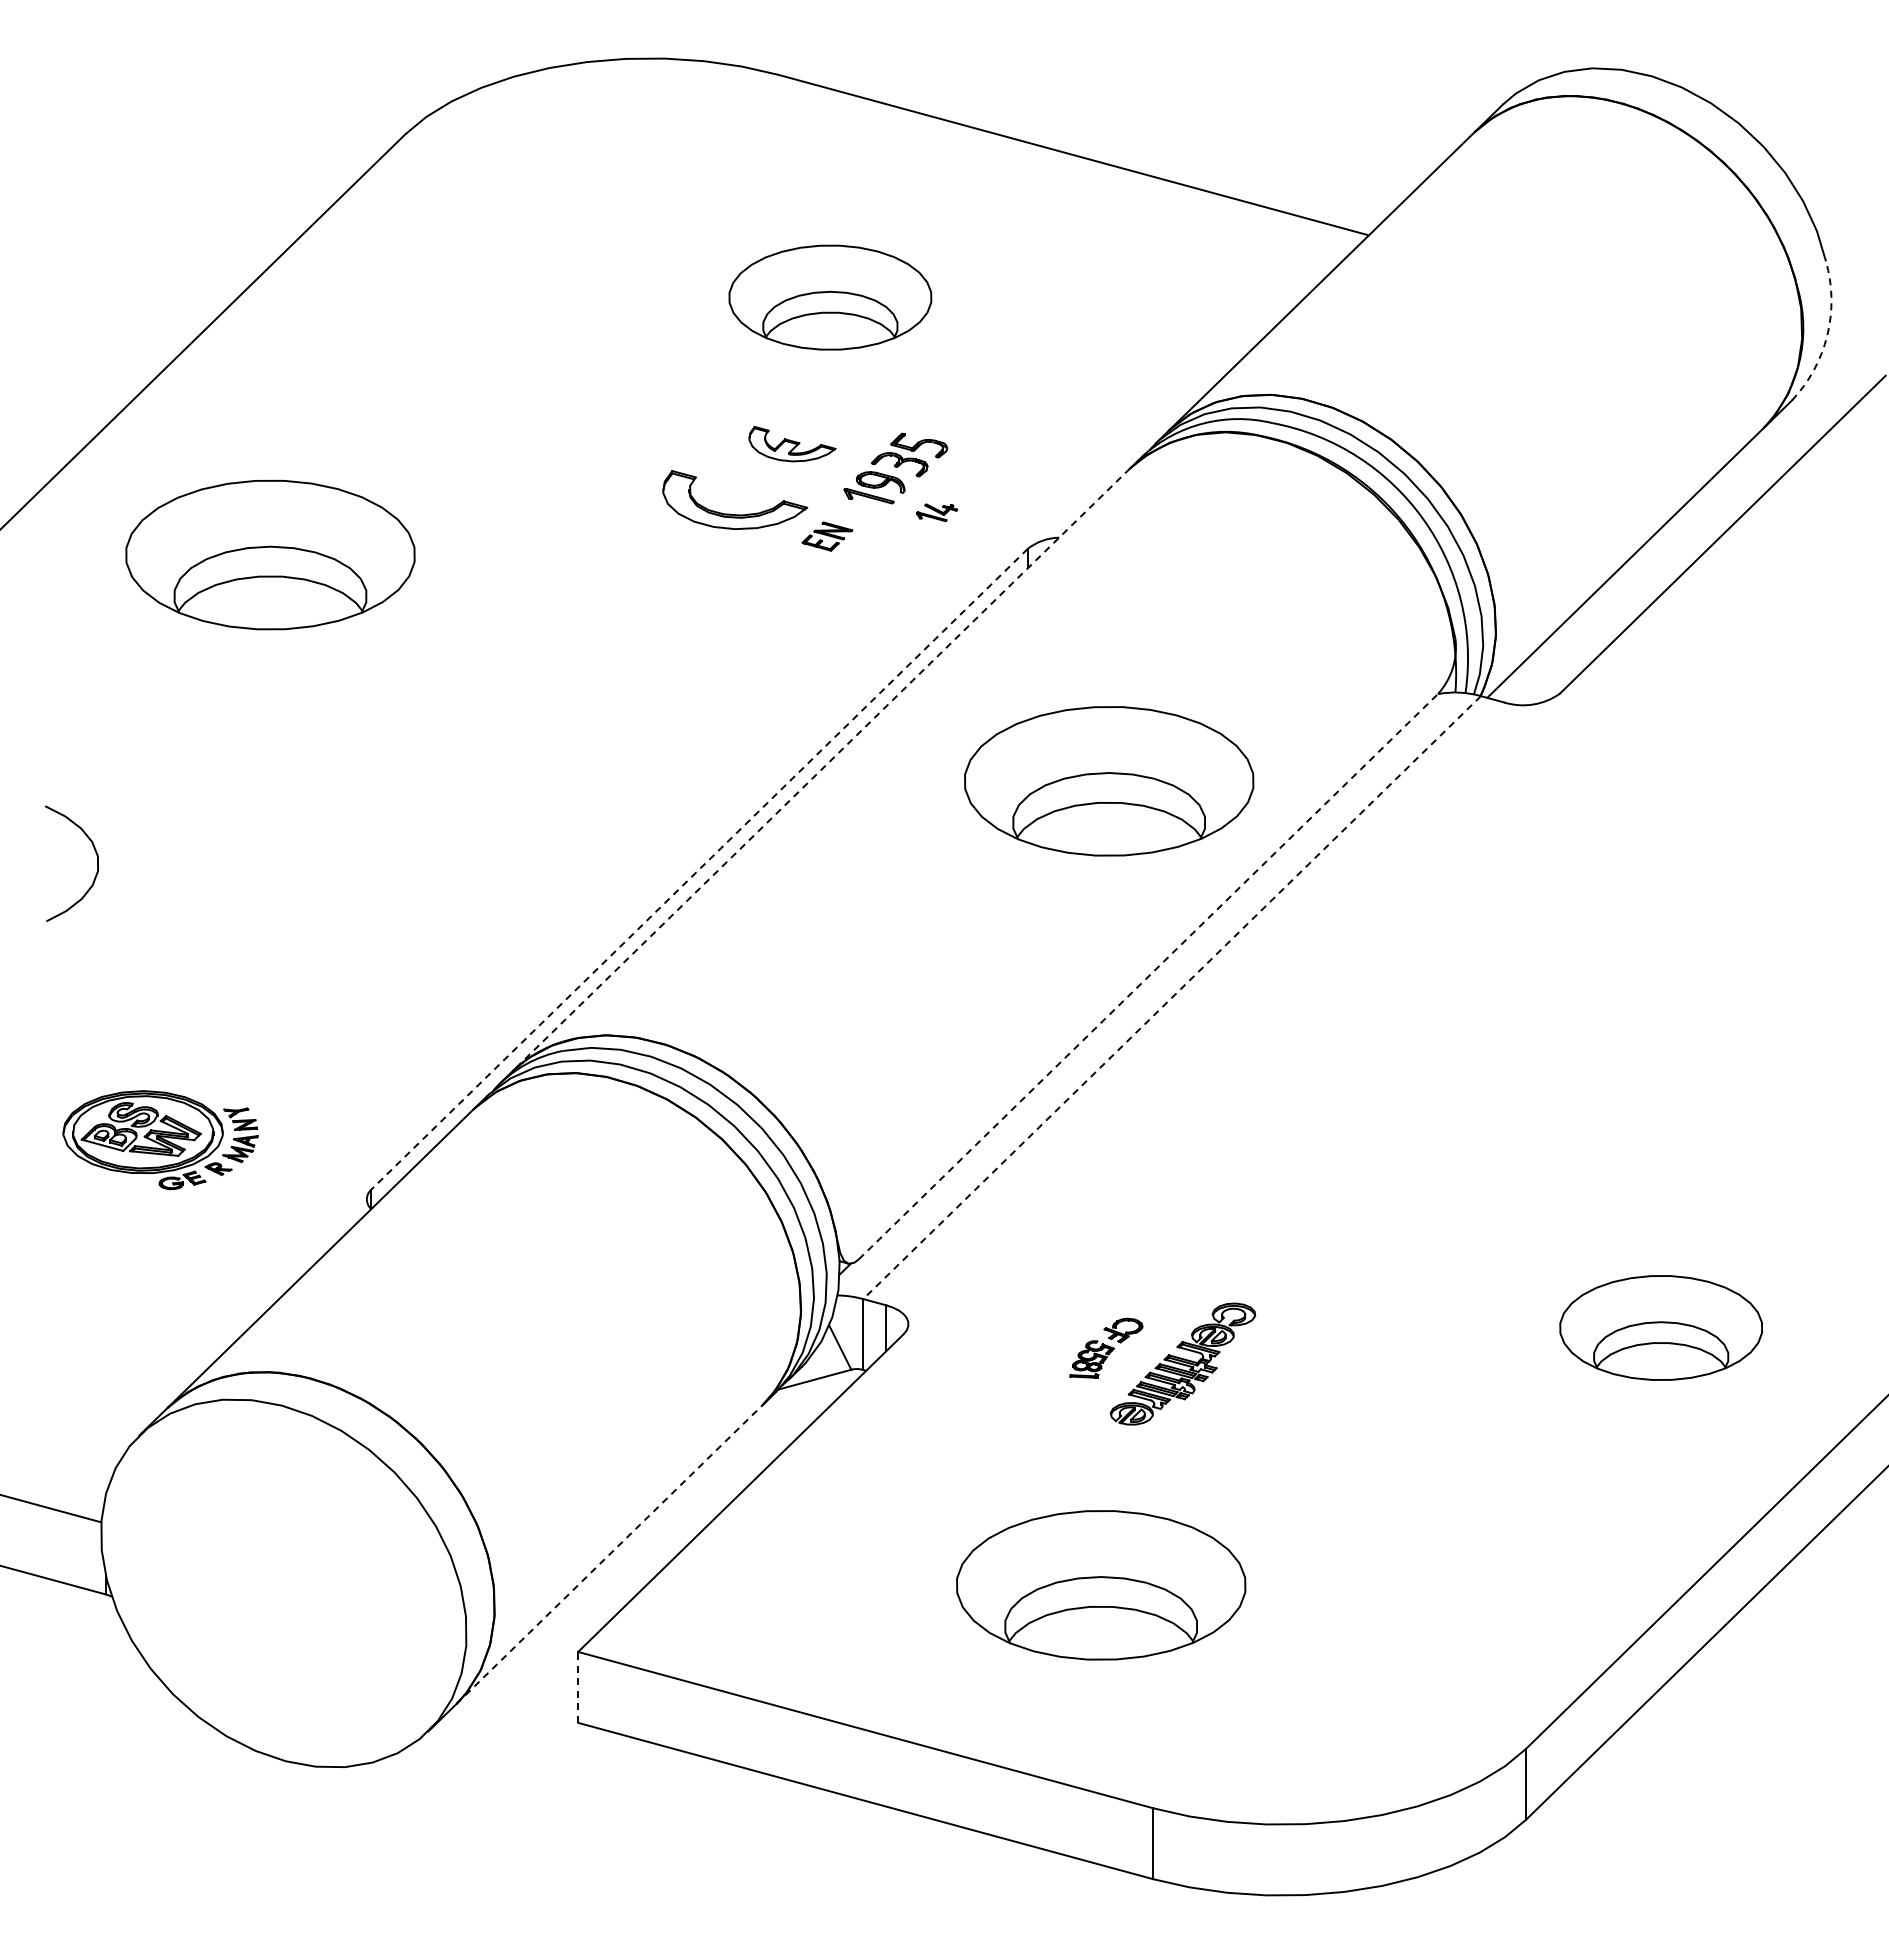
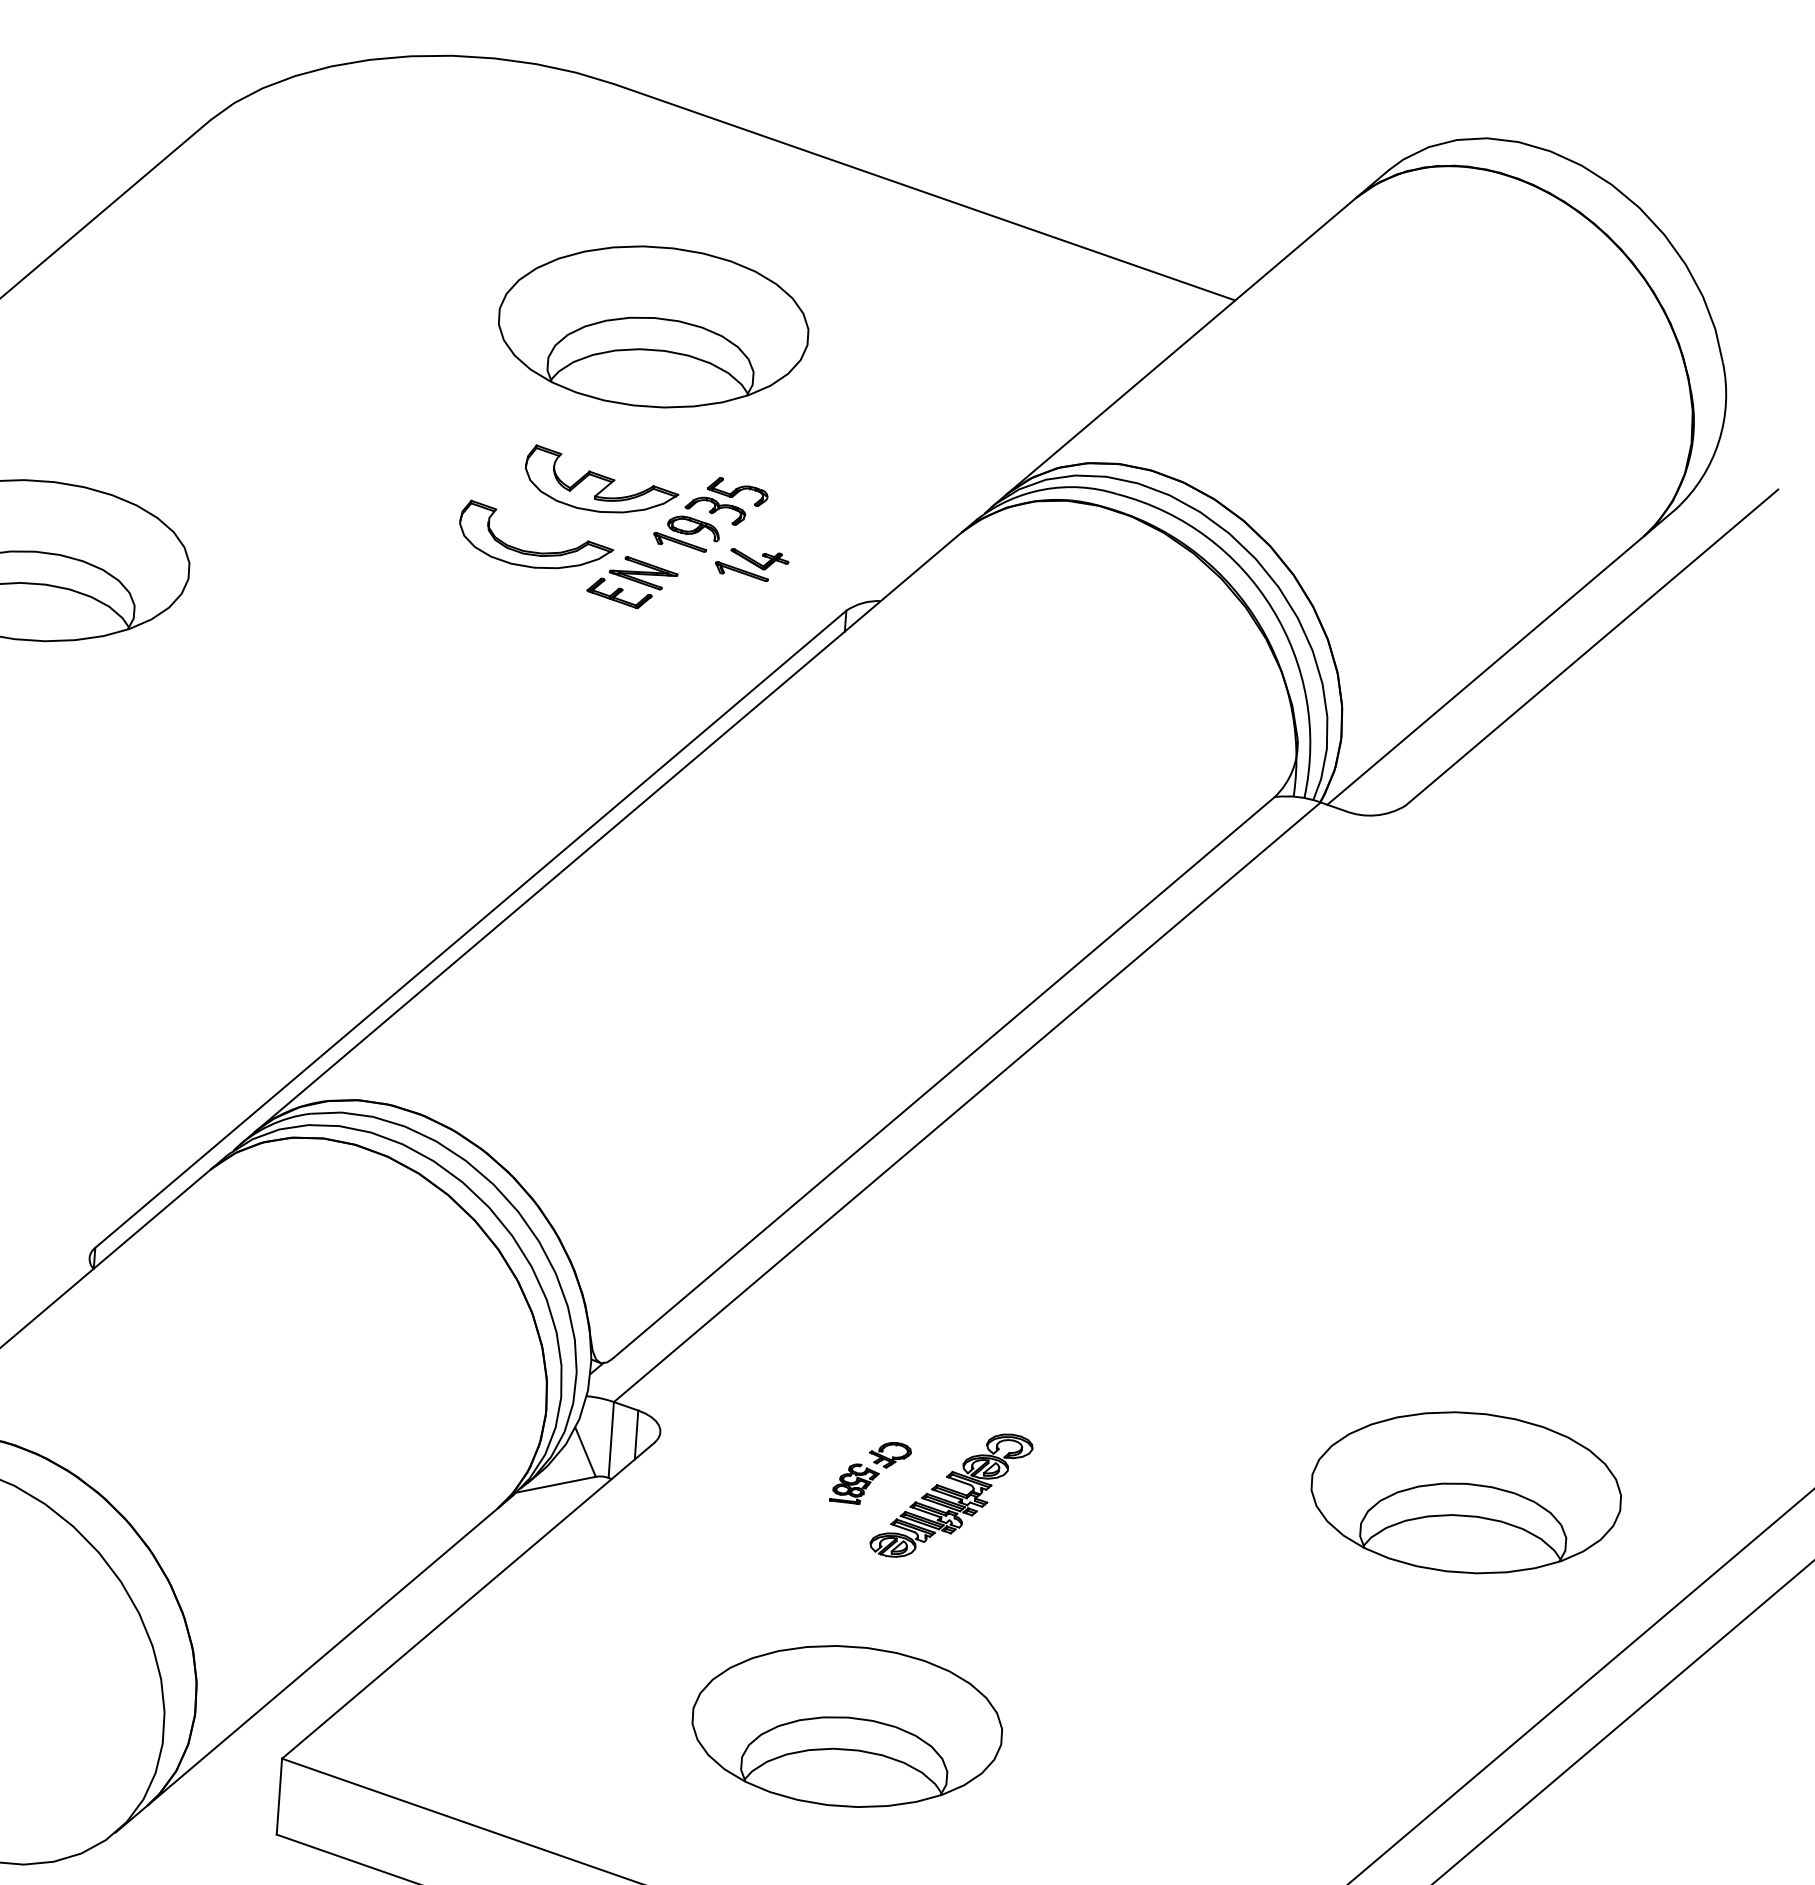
part: (830, 297) -> (653, 326), size x1.43
arc: (1827, 335) -> (1718, 442), dashed -> solid
part: (792, 443) -> (602, 480), size x1.67
part: (936, 512) -> (751, 564), size x1.67
part: (827, 536) -> (632, 582), size x1.67
line: (821, 769) -> (608, 831), dashed -> solid
part: (1109, 781) -> (916, 866), removed
line: (699, 869) -> (470, 929), dashed -> solid
line: (1148, 976) -> (943, 1077), dashed -> solid
line: (1172, 997) -> (967, 1102), dashed -> solid
part: (1661, 1327) -> (1466, 1492), size x1.43
line: (609, 1554) -> (322, 1656), dashed -> solid
line: (578, 1686) -> (279, 1795), dashed -> solid

